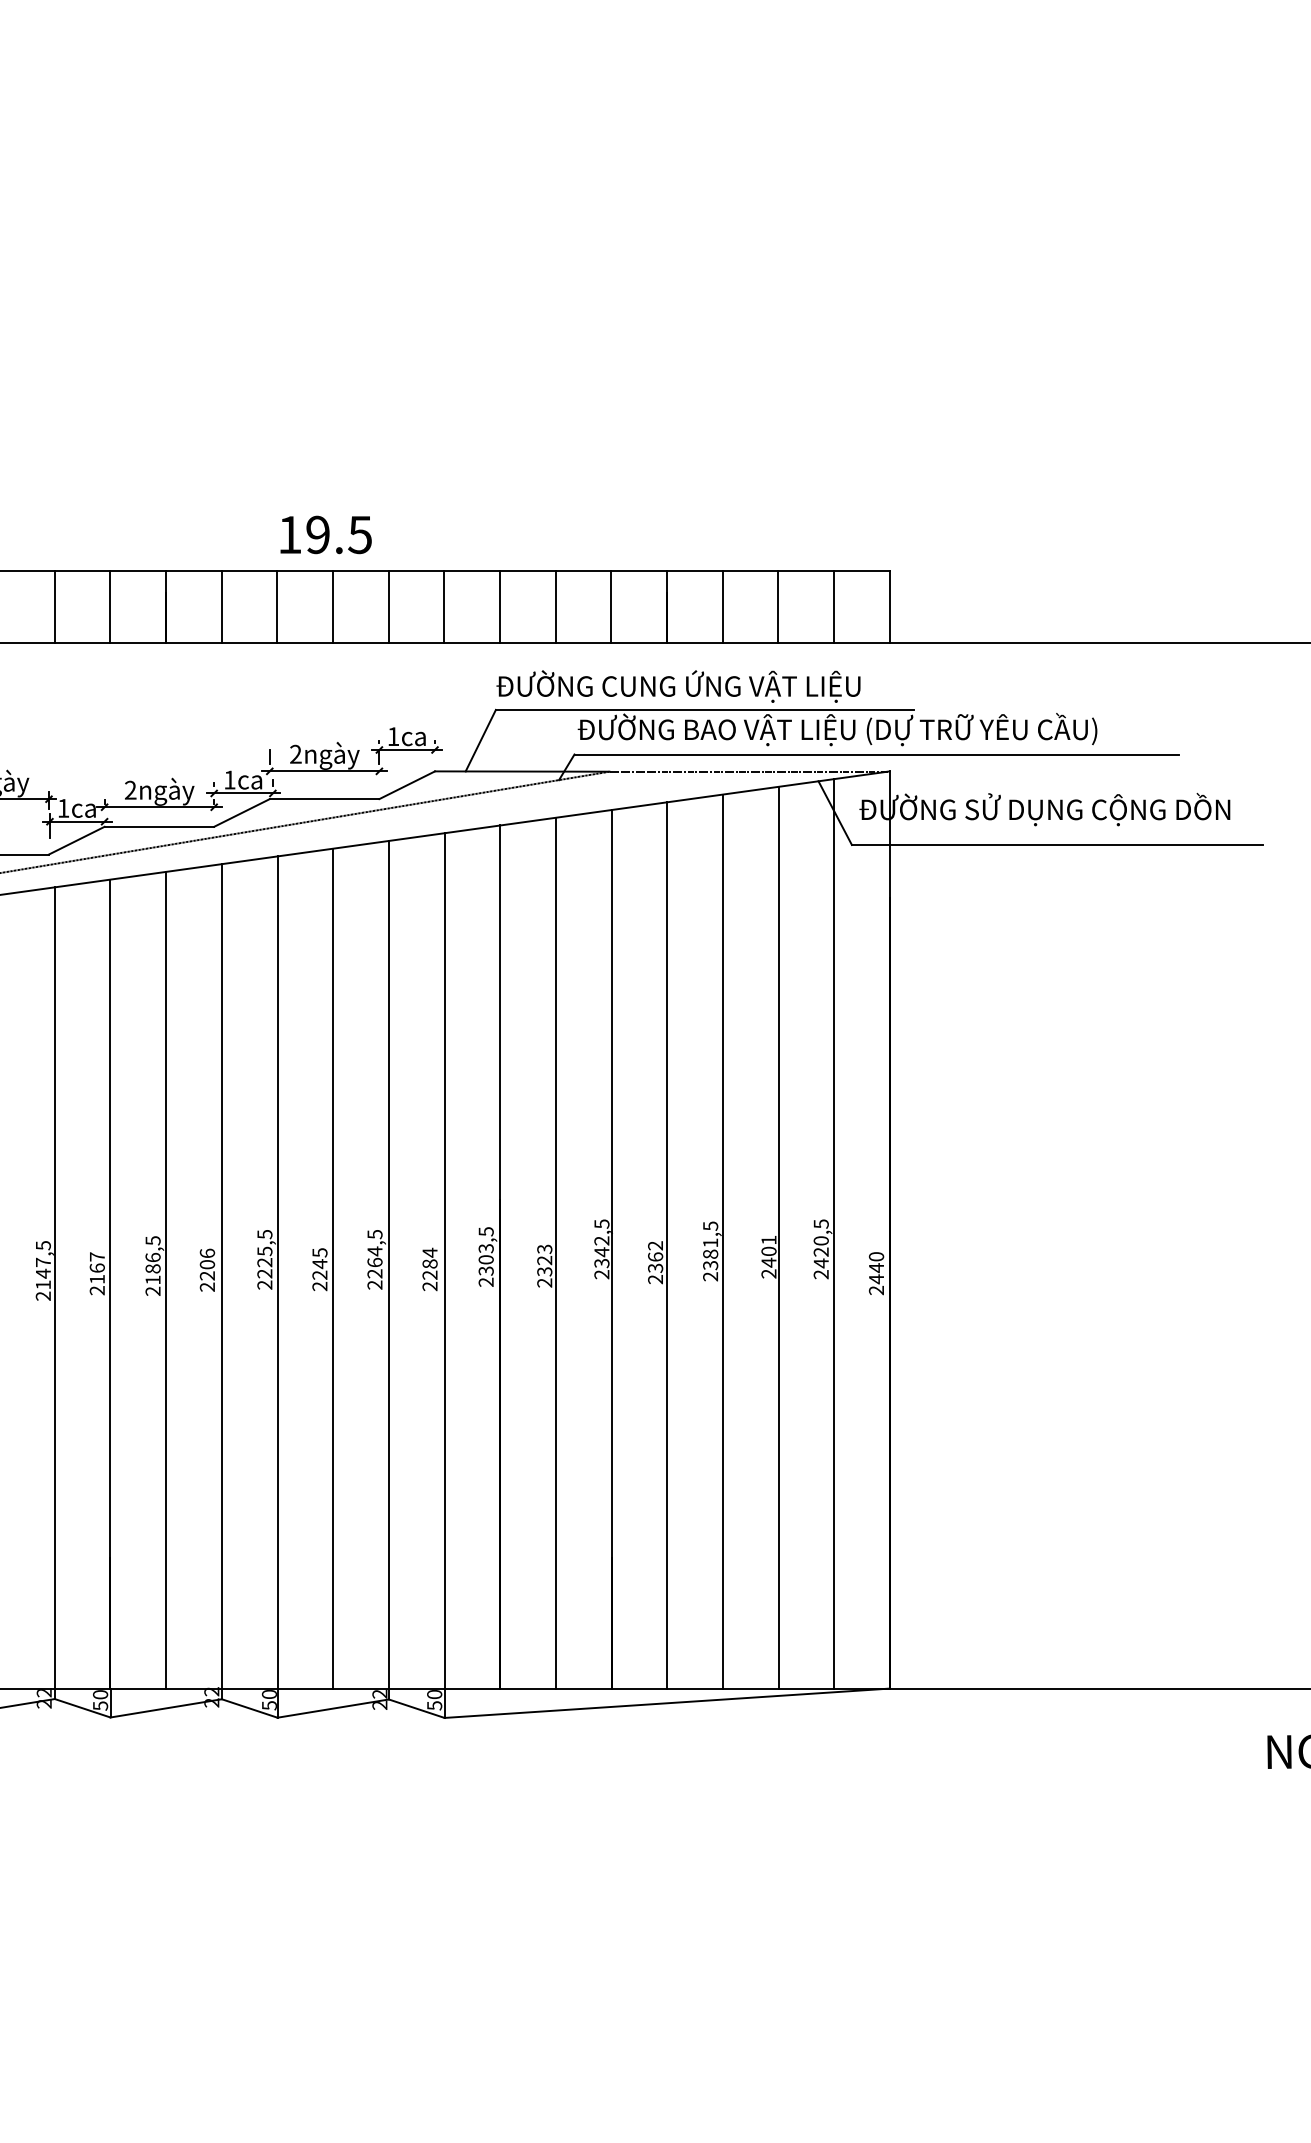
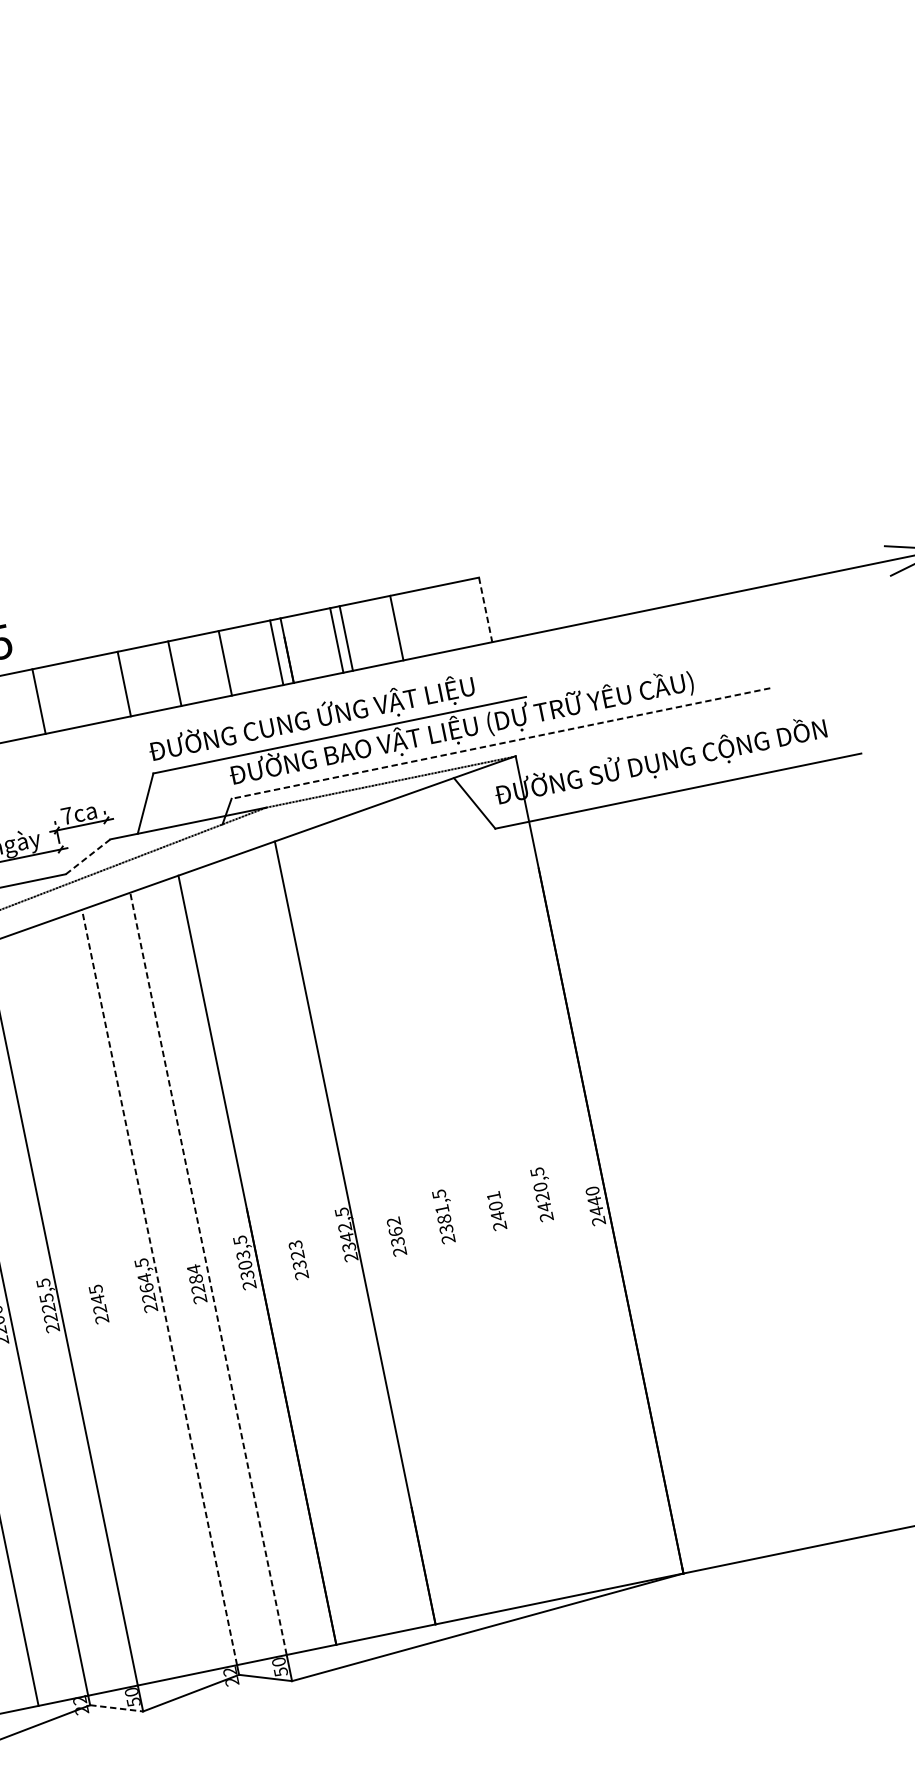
line: (444, 607) -> (124, 684), moved
line: (500, 607) -> (175, 673), moved
line: (555, 607) -> (225, 663), moved
line: (611, 607) -> (276, 652), moved
line: (778, 607) -> (346, 638), moved
line: (834, 607) -> (397, 628), moved
line: (889, 607) -> (485, 610), solid -> dashed
text: (393, 736) -> (67, 815), 1ca -> 7ca
line: (876, 754) -> (500, 743), solid -> dashed
line: (407, 785) -> (88, 856), solid -> dashed
line: (834, 1233) -> (550, 1178), removed
line: (778, 1237) -> (501, 1191), removed
line: (723, 1241) -> (453, 1205), removed
line: (667, 1245) -> (404, 1219), removed
line: (555, 1252) -> (305, 1246), removed
line: (444, 1260) -> (208, 1273), solid -> dashed
line: (388, 1264) -> (159, 1287), solid -> dashed
line: (333, 1268) -> (110, 1300), removed
line: (250, 1708) -> (117, 1708), solid -> dashed

